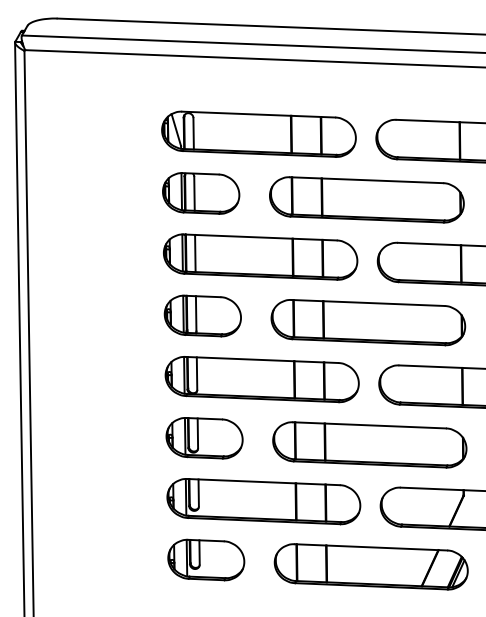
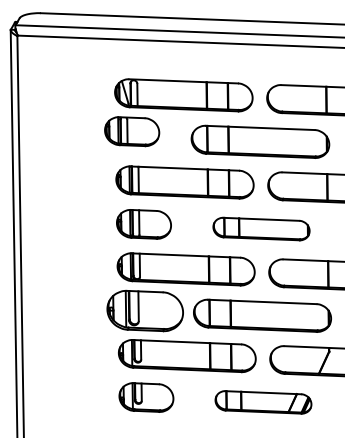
part: (201, 193) -> (132, 131), moved
part: (368, 322) -> (261, 228), size x0.7
part: (204, 438) -> (145, 311), size x1.4
part: (370, 566) -> (262, 402), size x0.7

